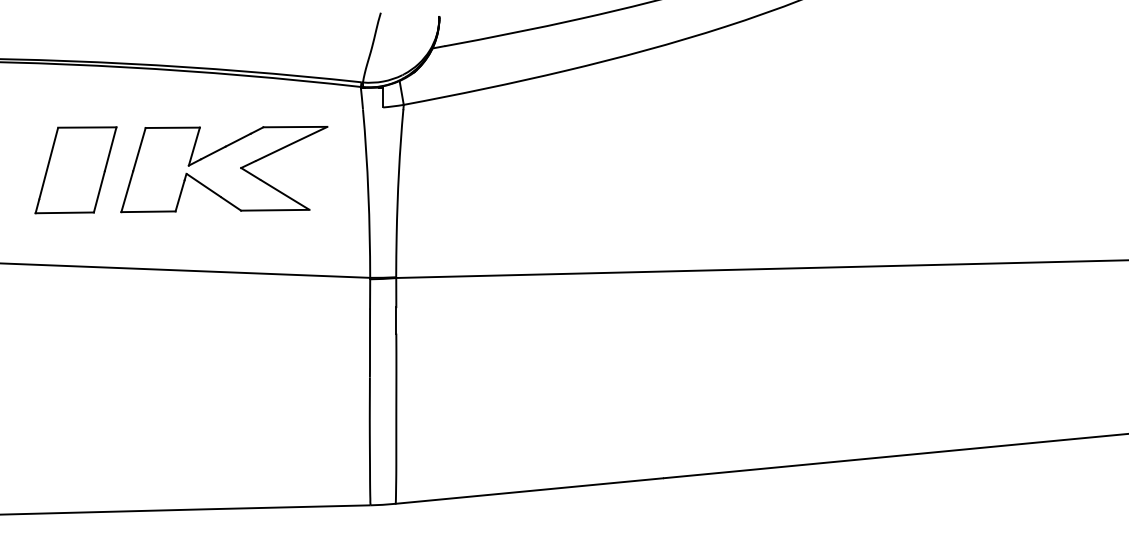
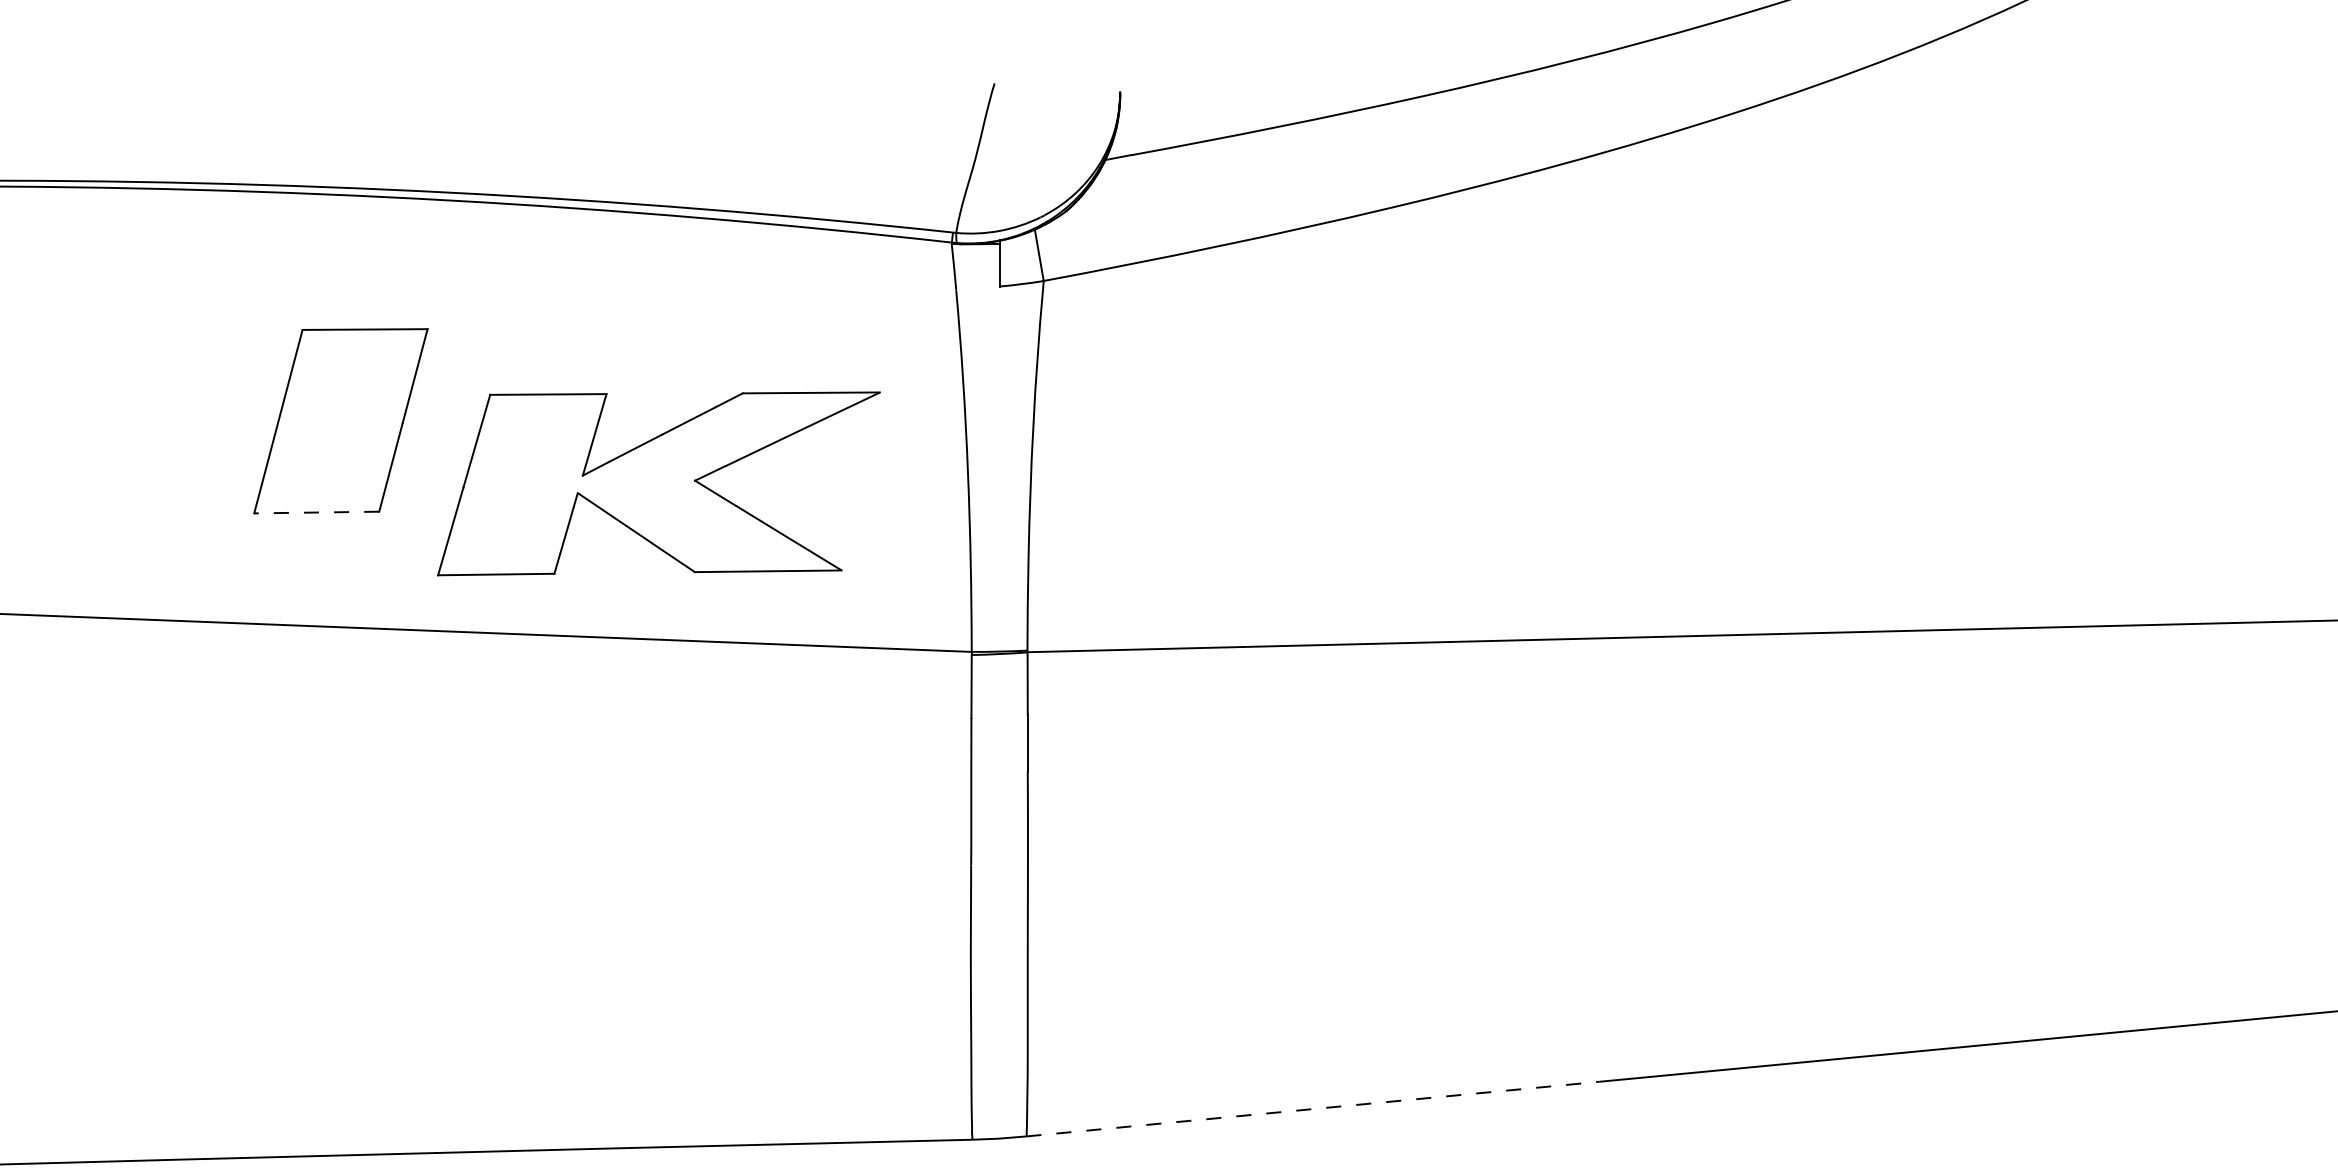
part: (224, 169) -> (659, 483), moved
line: (64, 212) -> (316, 511), solid -> dashed
line: (529, 491) -> (1313, 1110), solid -> dashed

